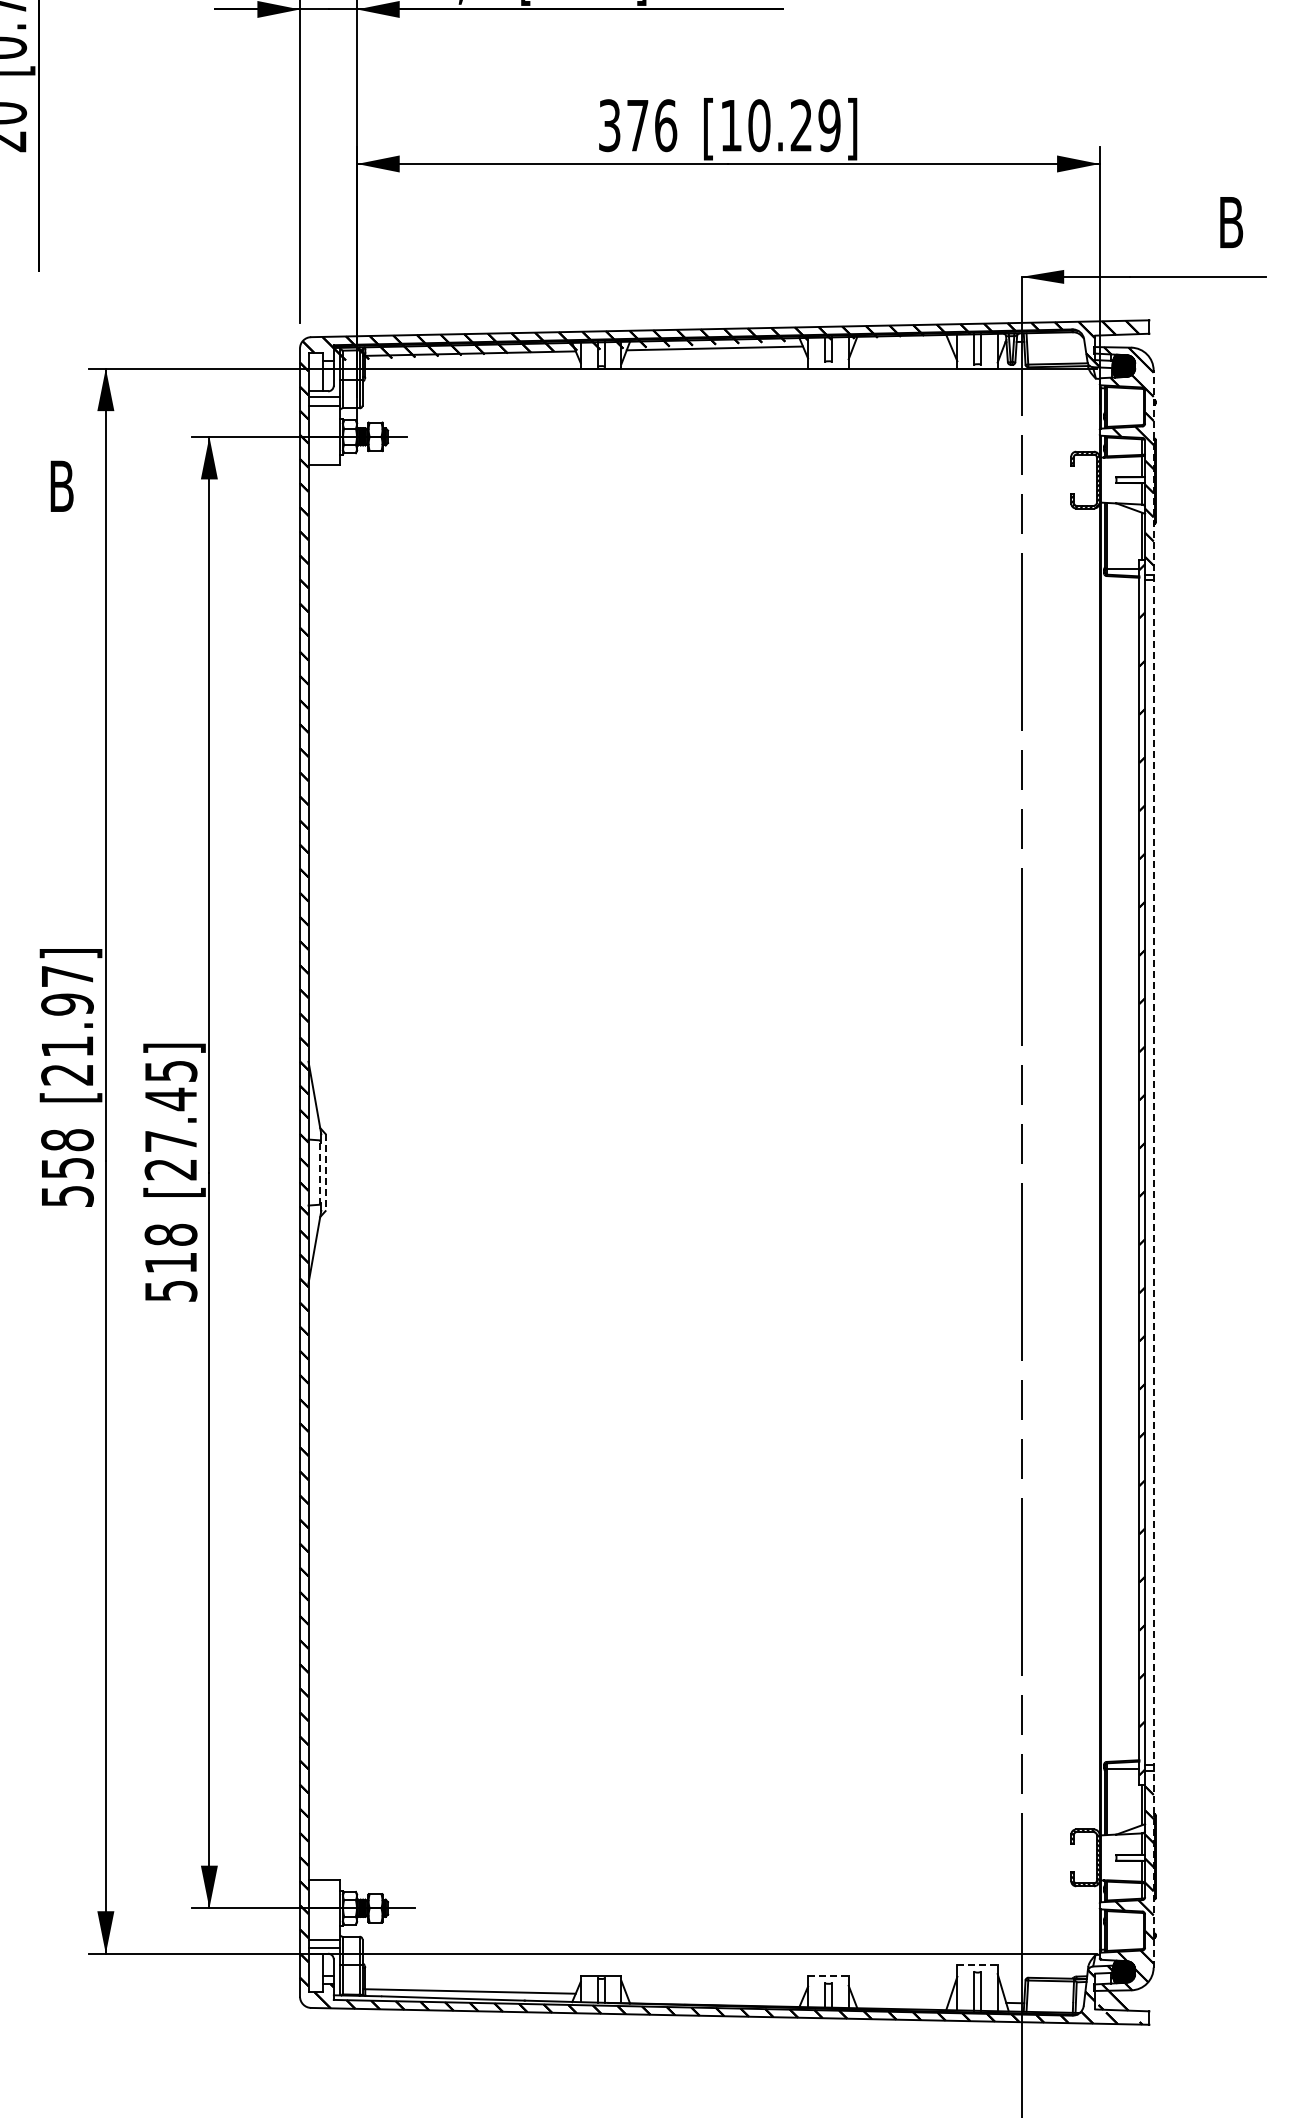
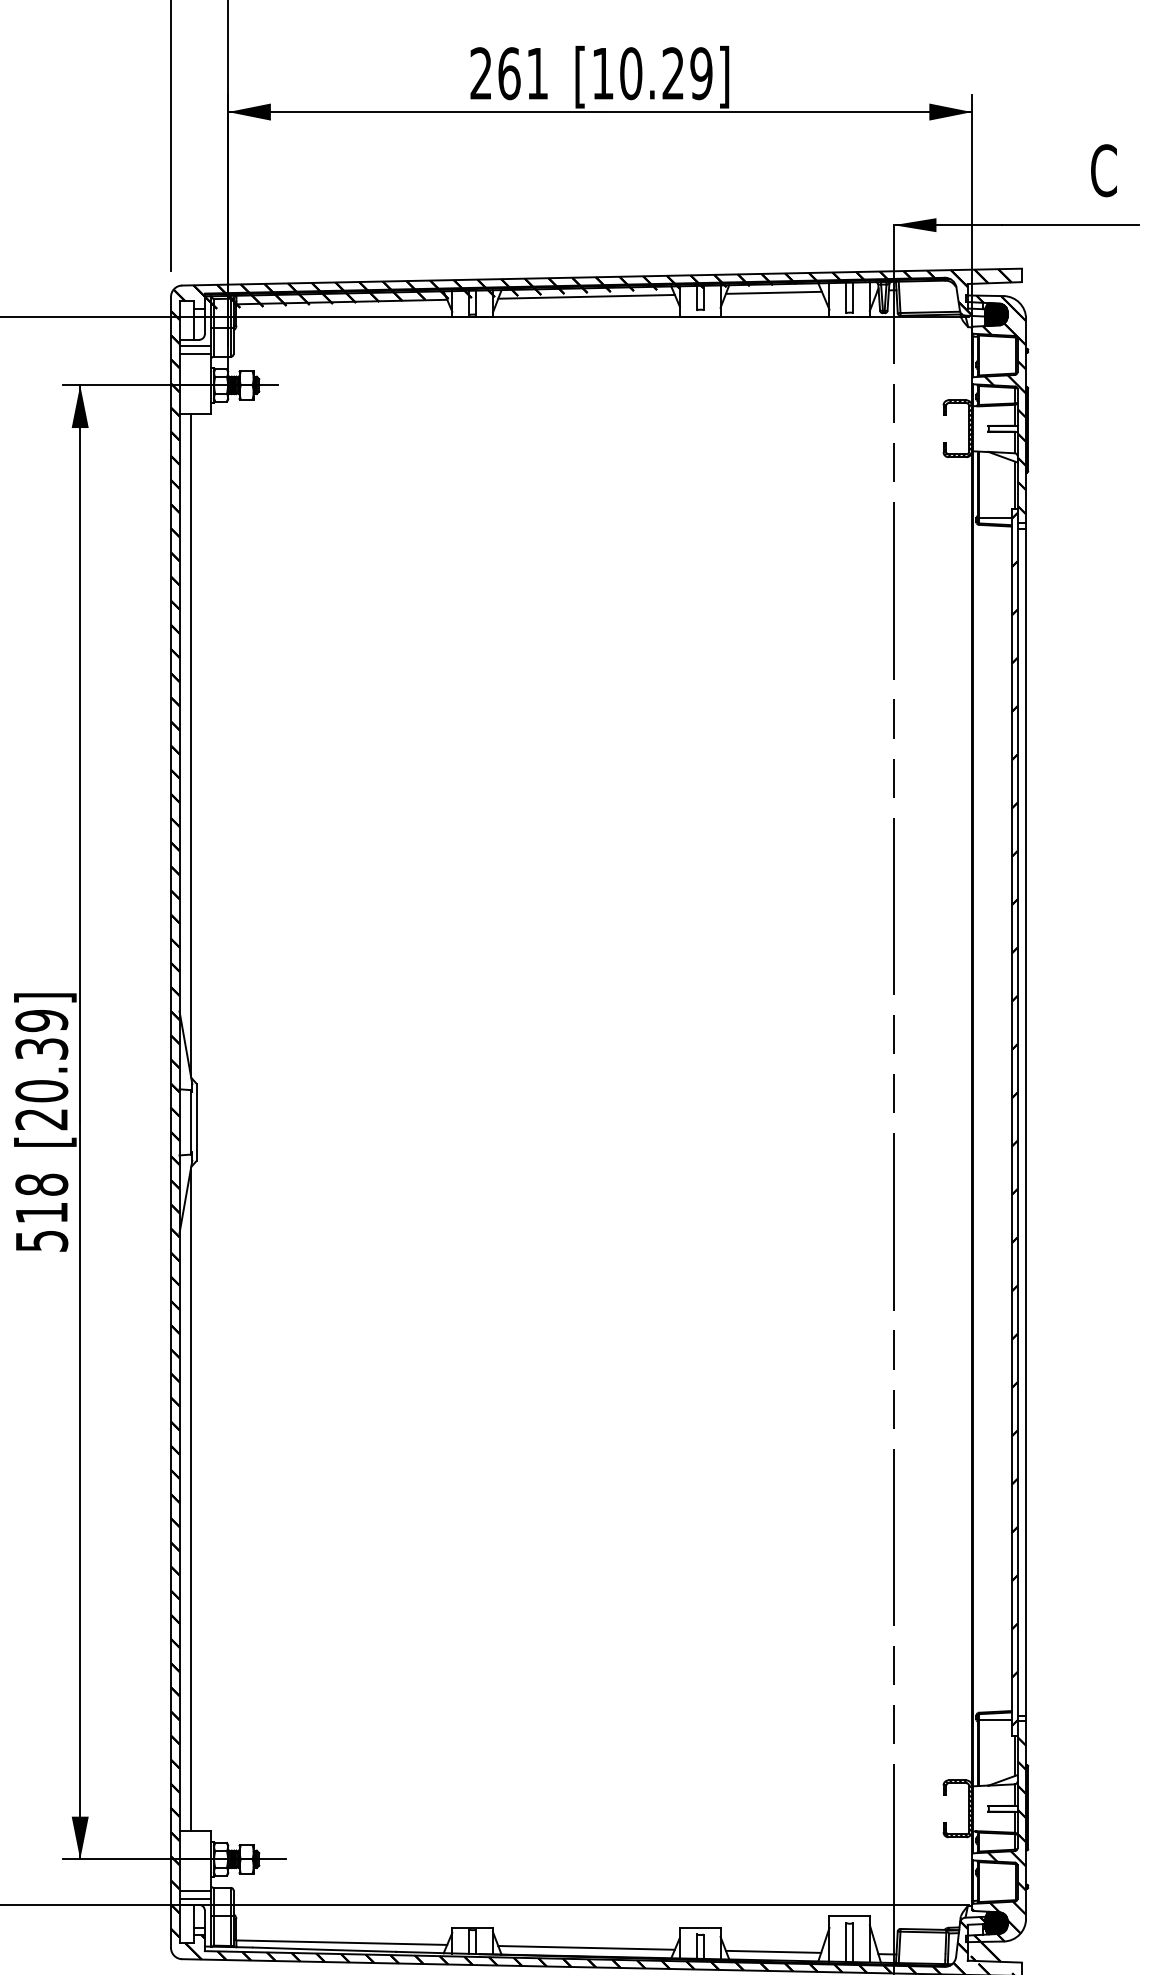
text: (638, 125) -> (510, 73), 376 -> 261
text: (1231, 222) -> (1104, 170), B -> C
line: (901, 344) -> (773, 292), added
line: (319, 794) -> (190, 743), added
text: (170, 1106) -> (41, 1056), [27.45] -> [20.39]
line: (1153, 1169) -> (1025, 1119), dashed -> solid
line: (319, 1172) -> (190, 1122), dashed -> solid
line: (325, 1172) -> (196, 1122), dashed -> solid
line: (319, 1549) -> (190, 1499), added
line: (978, 1965) -> (850, 1916), dashed -> solid
line: (828, 1976) -> (700, 1927), dashed -> solid
line: (714, 1996) -> (586, 1947), added
line: (901, 2000) -> (773, 1951), added

